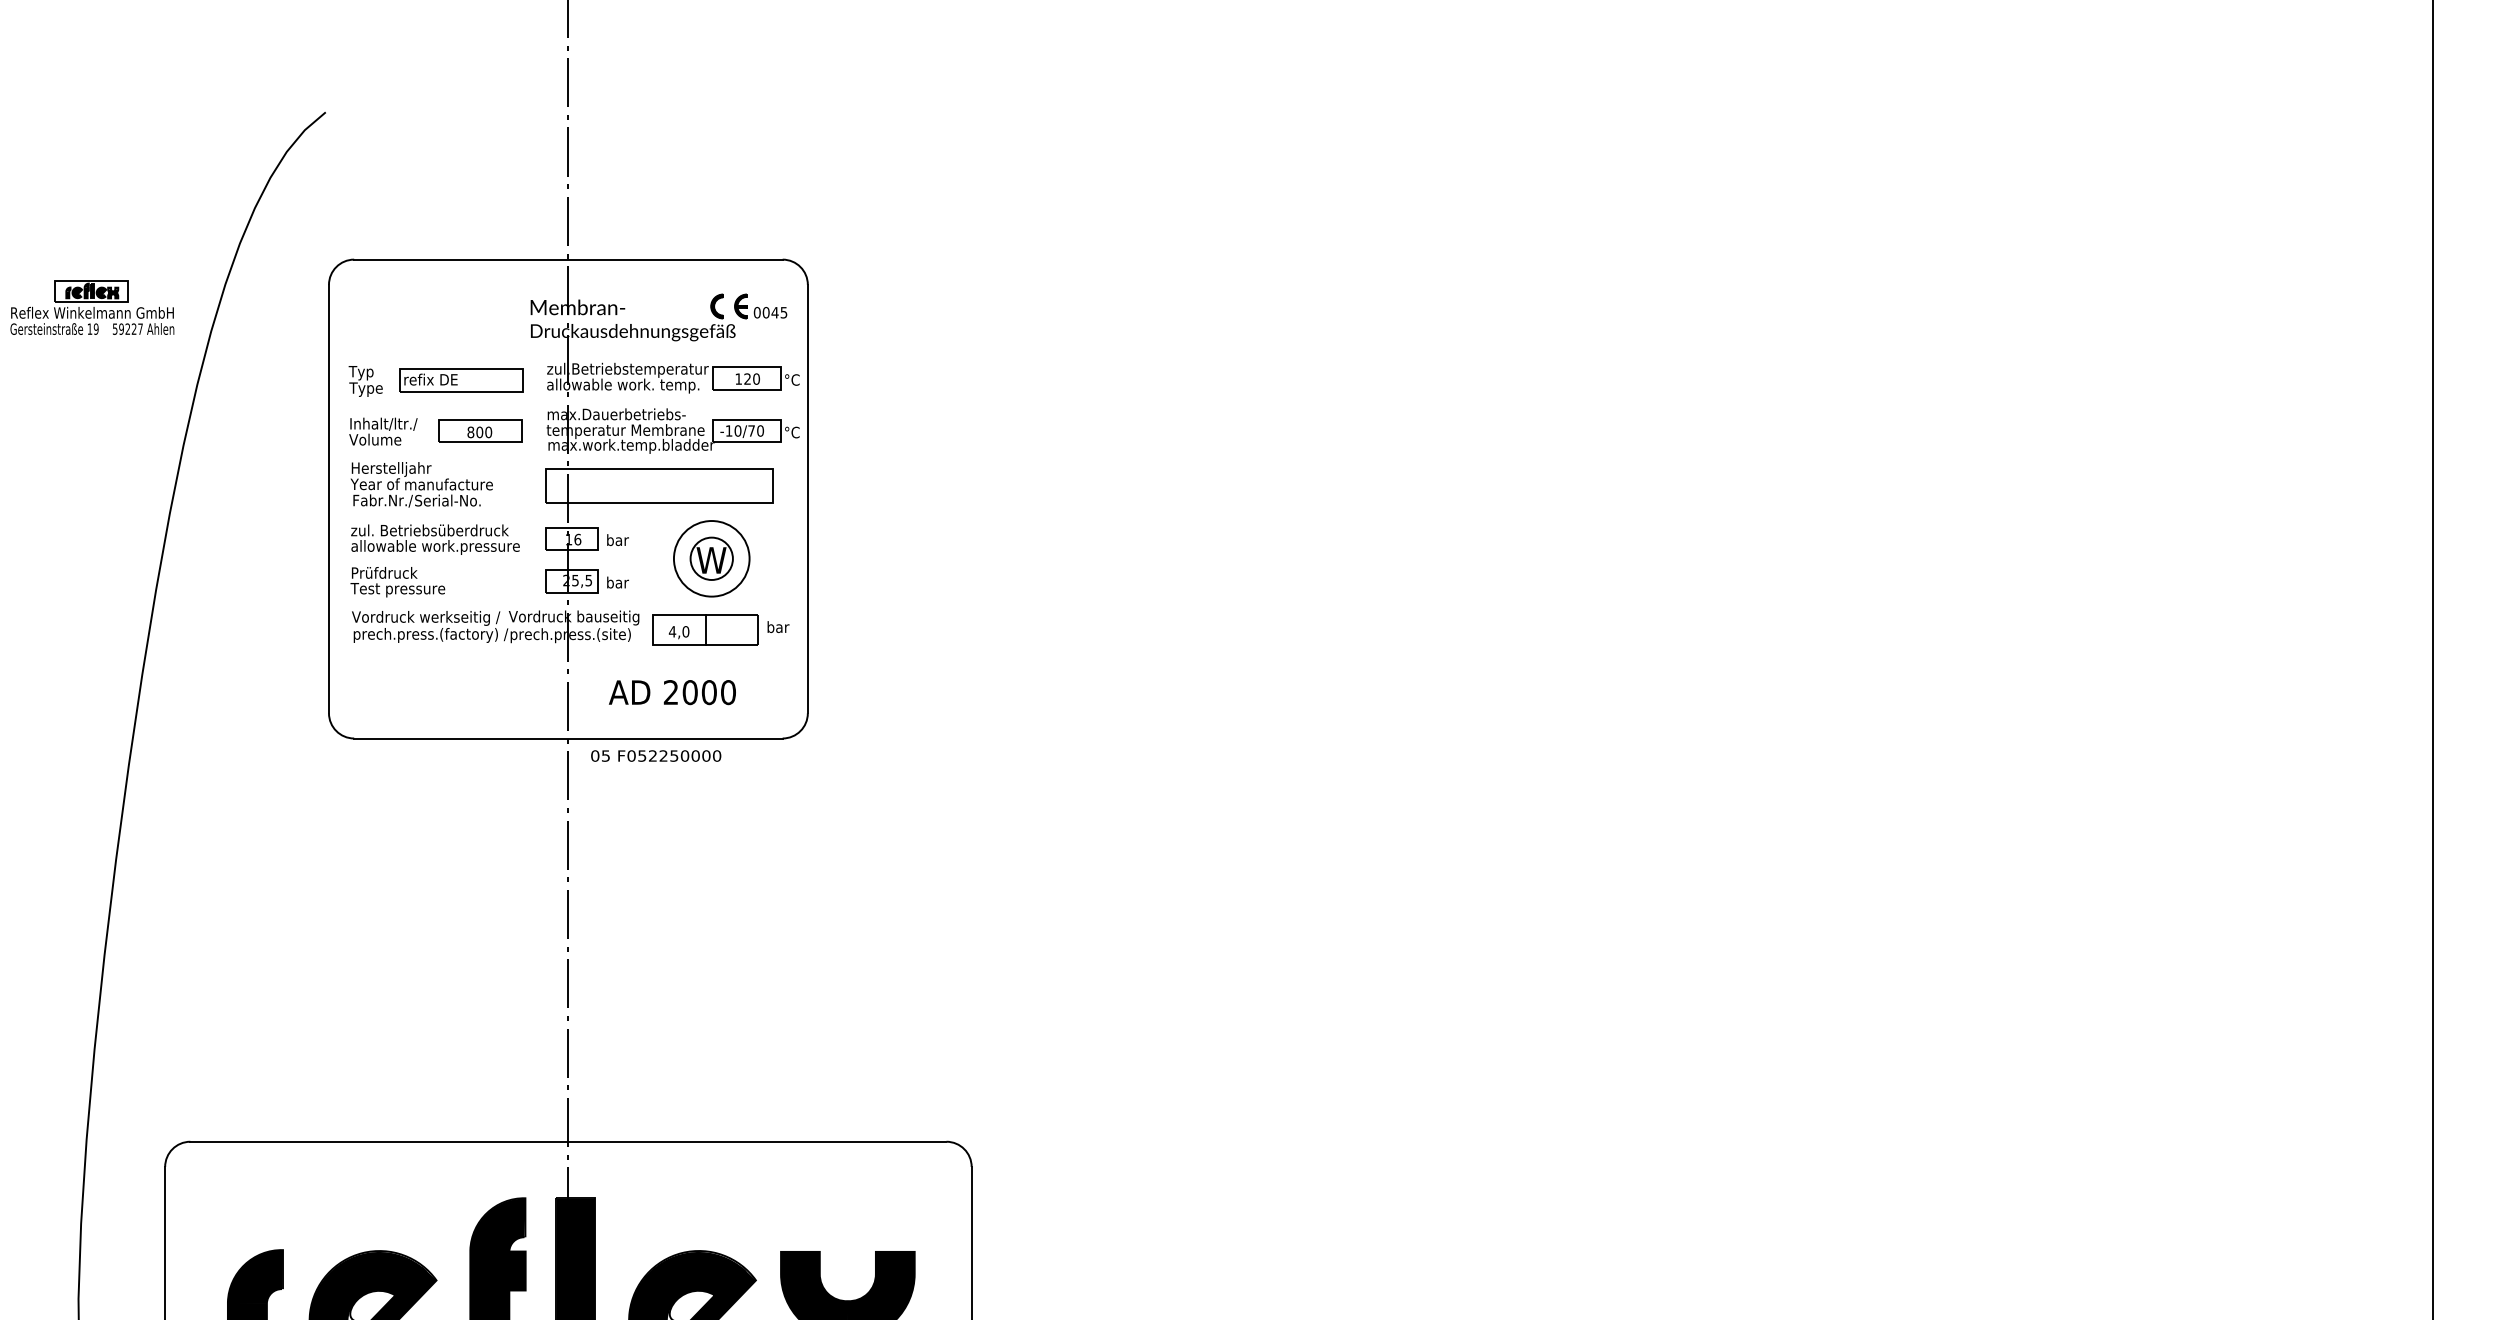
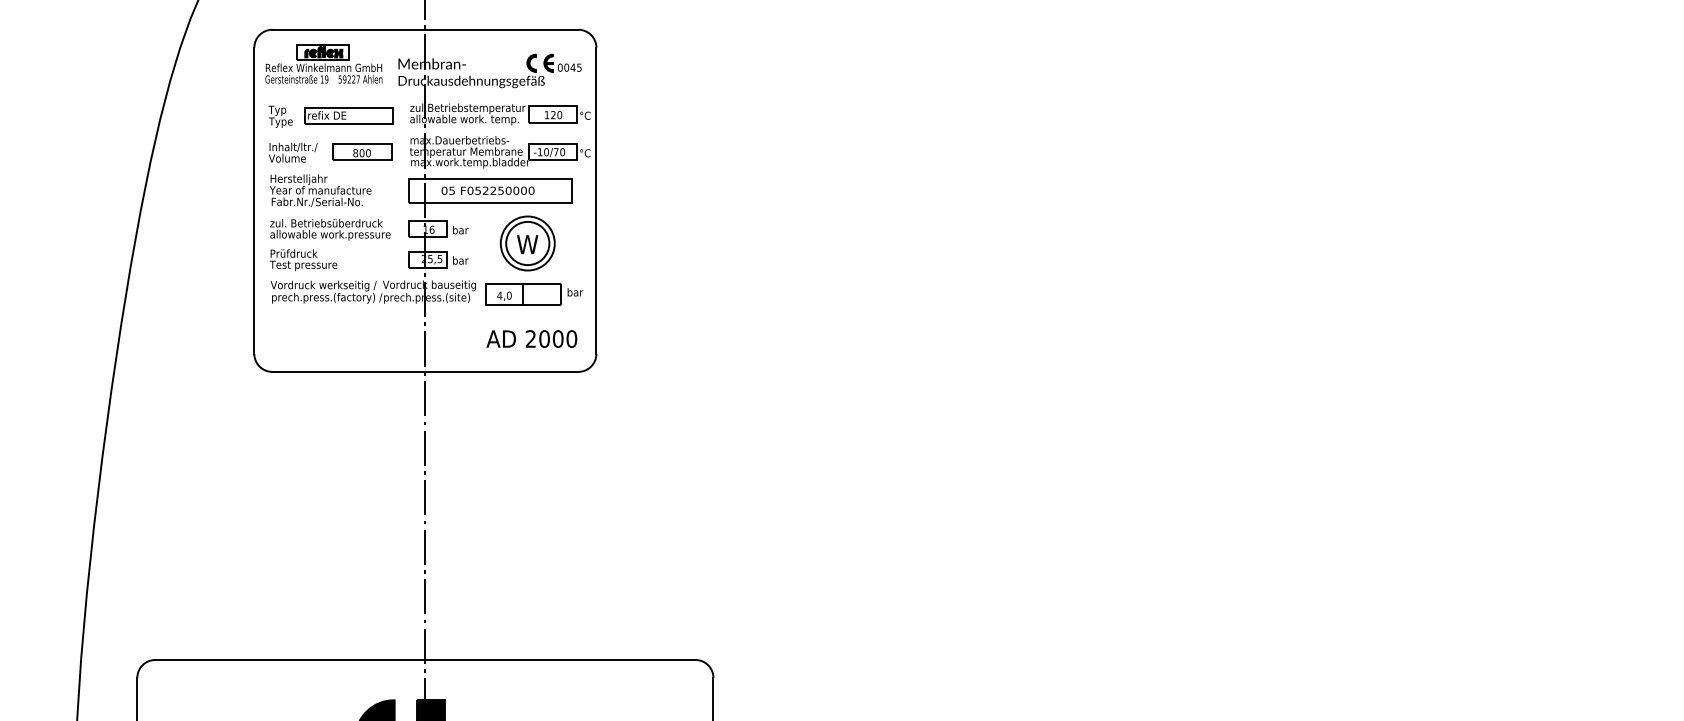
part: (92, 307) -> (323, 63), moved
circle: (711, 558) -> (527, 243), size x1.43
text: (672, 692) -> (531, 339), moved
text: (656, 755) -> (488, 190), moved

